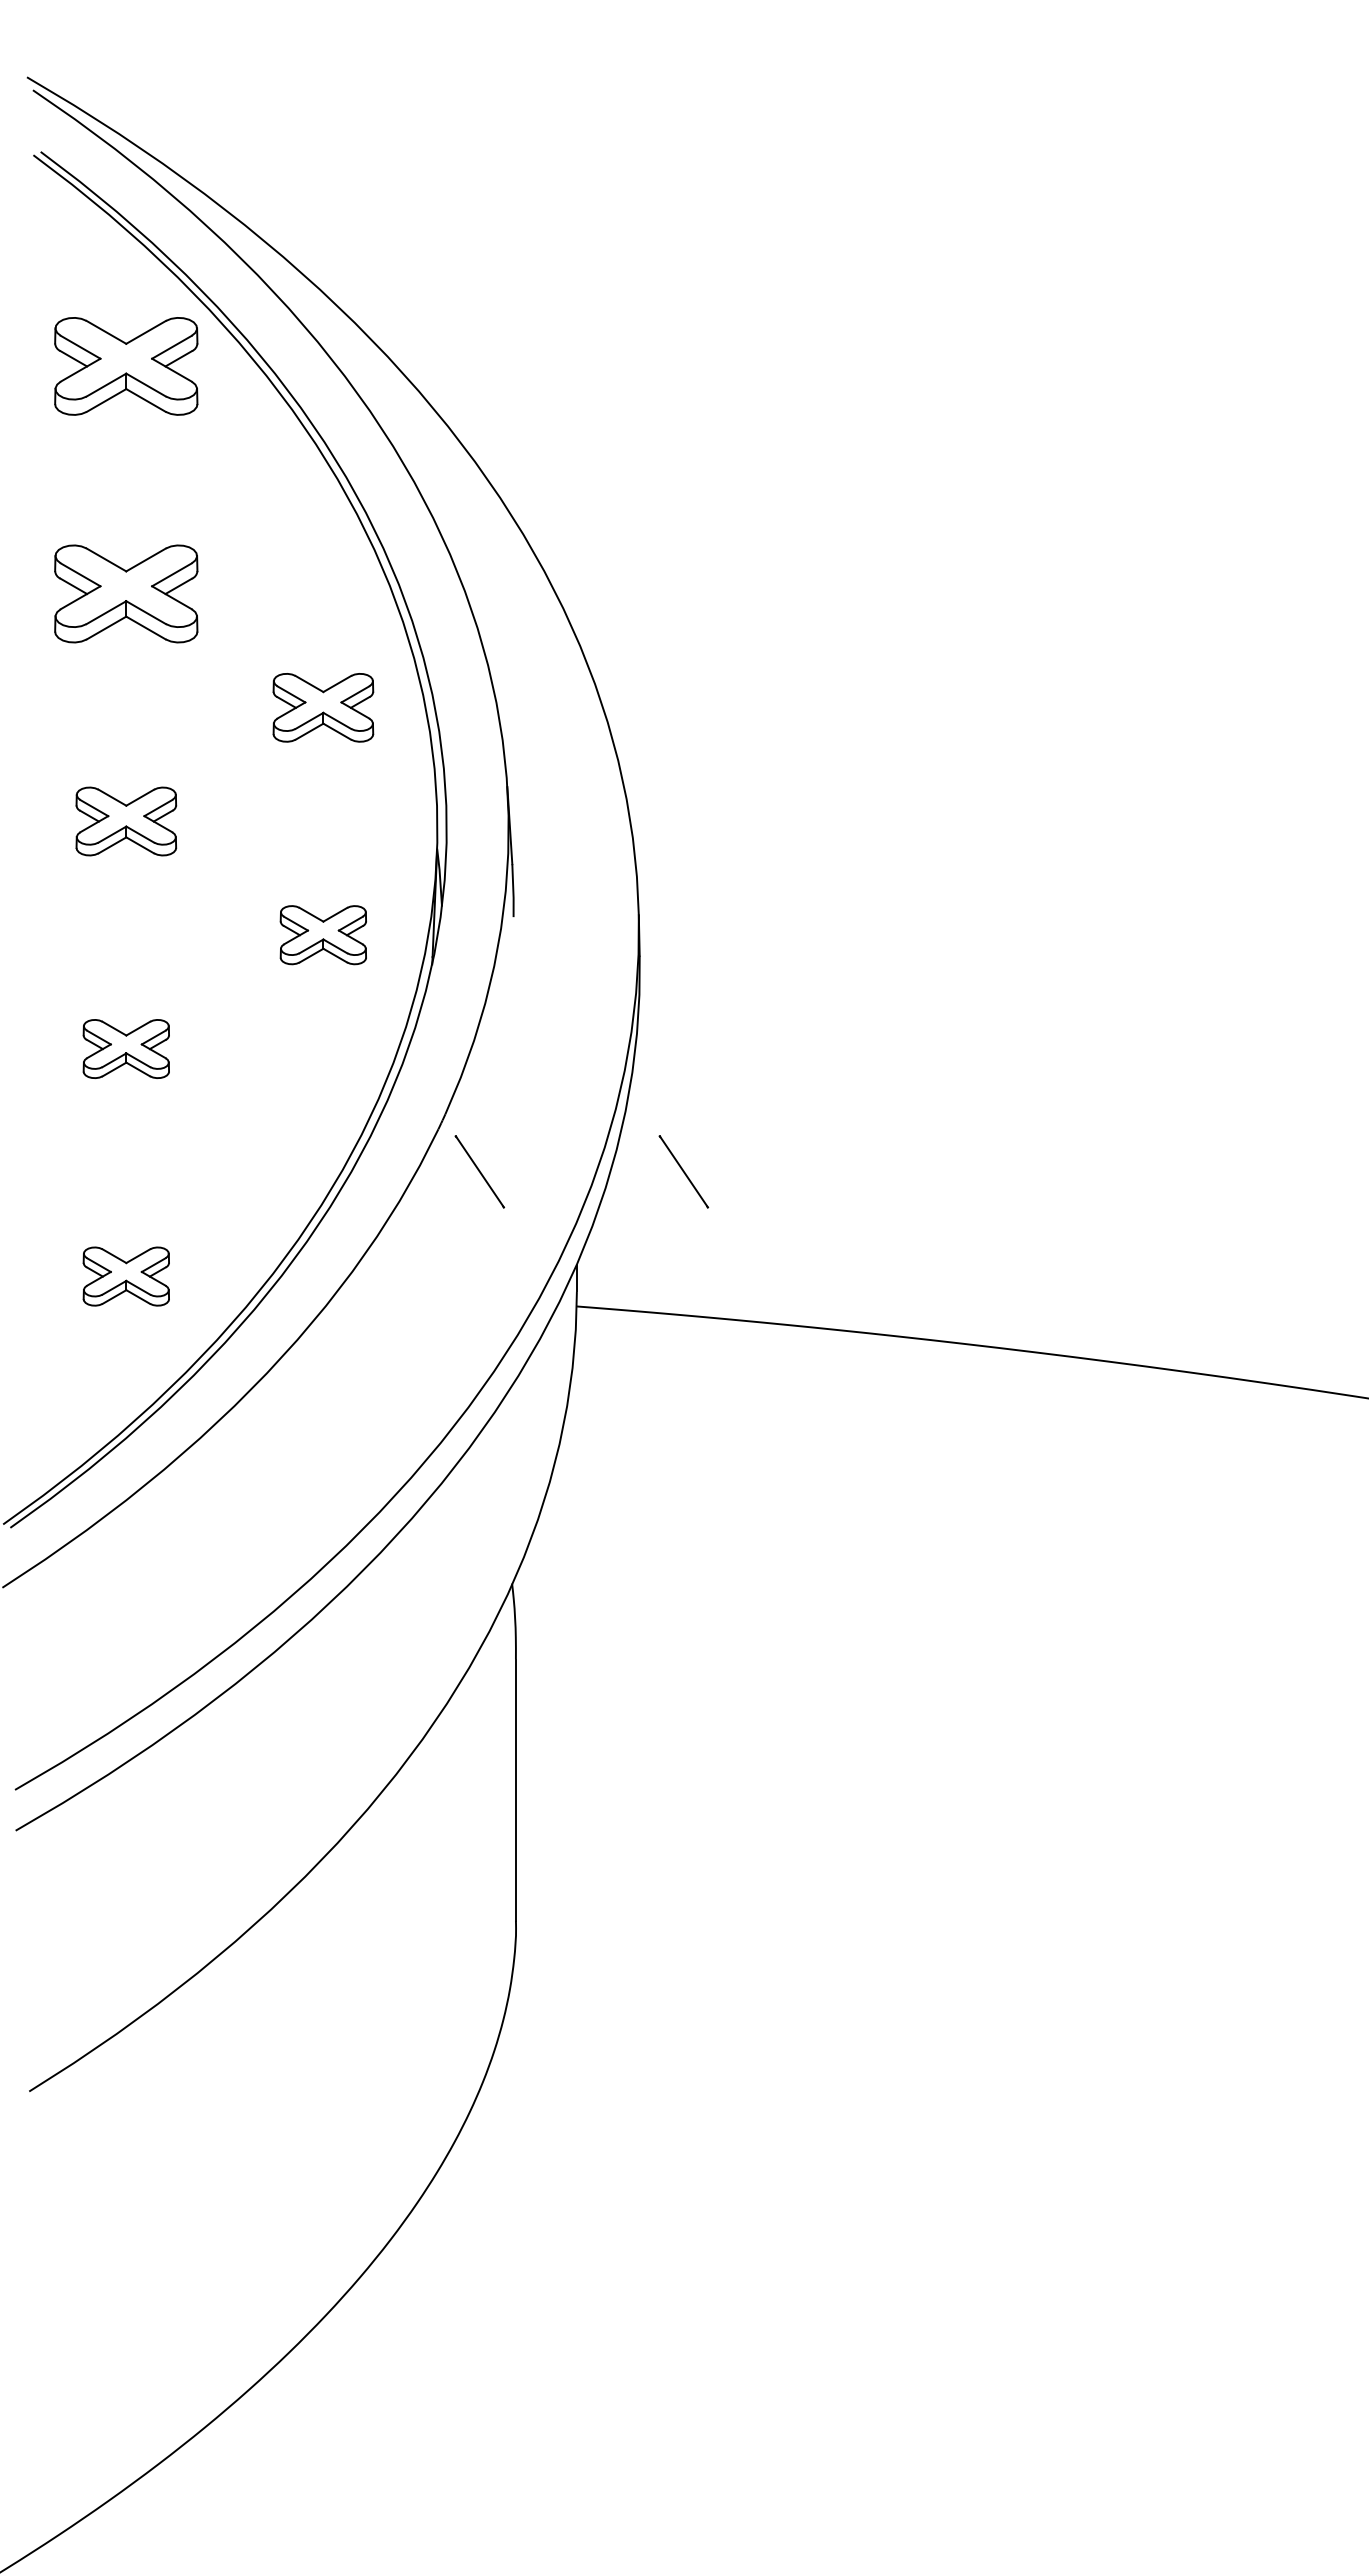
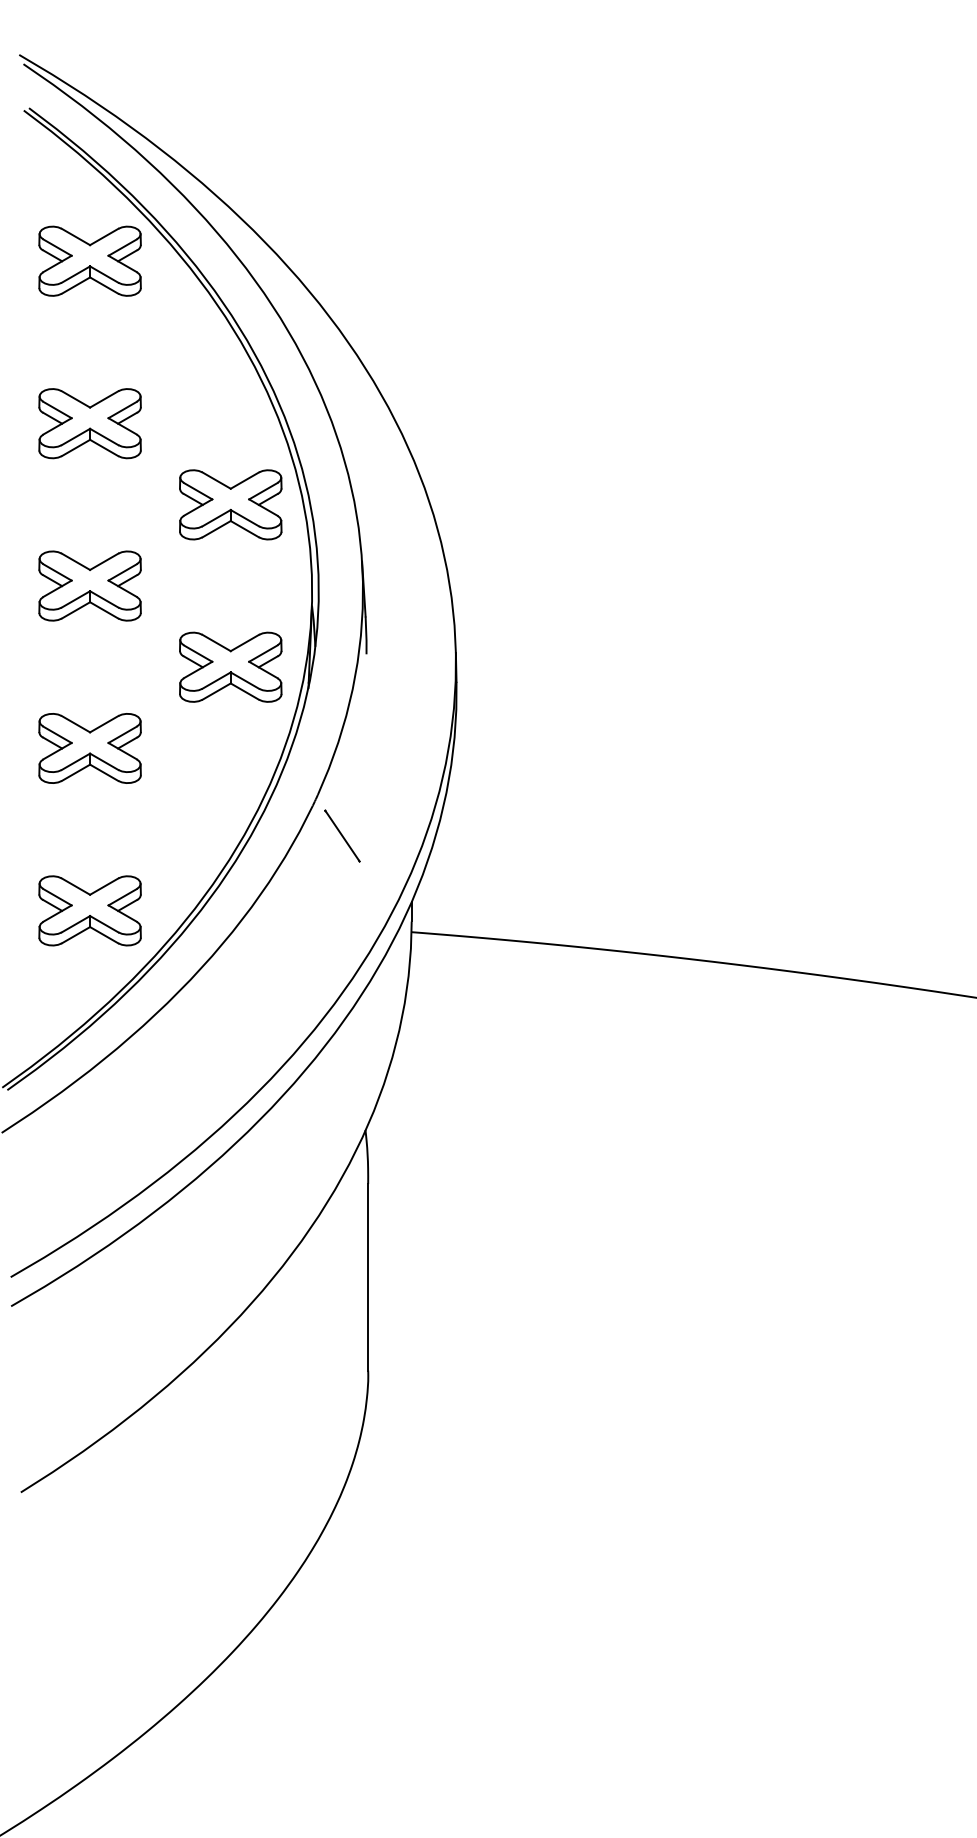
part: (323, 707) -> (230, 504), size x1.43
part: (126, 821) -> (90, 586), size x1.43
part: (323, 934) -> (230, 666), size x1.67
part: (126, 1048) -> (90, 748), size x1.67
line: (683, 1171) -> (487, 835), removed
part: (126, 1276) -> (90, 910), size x1.67

